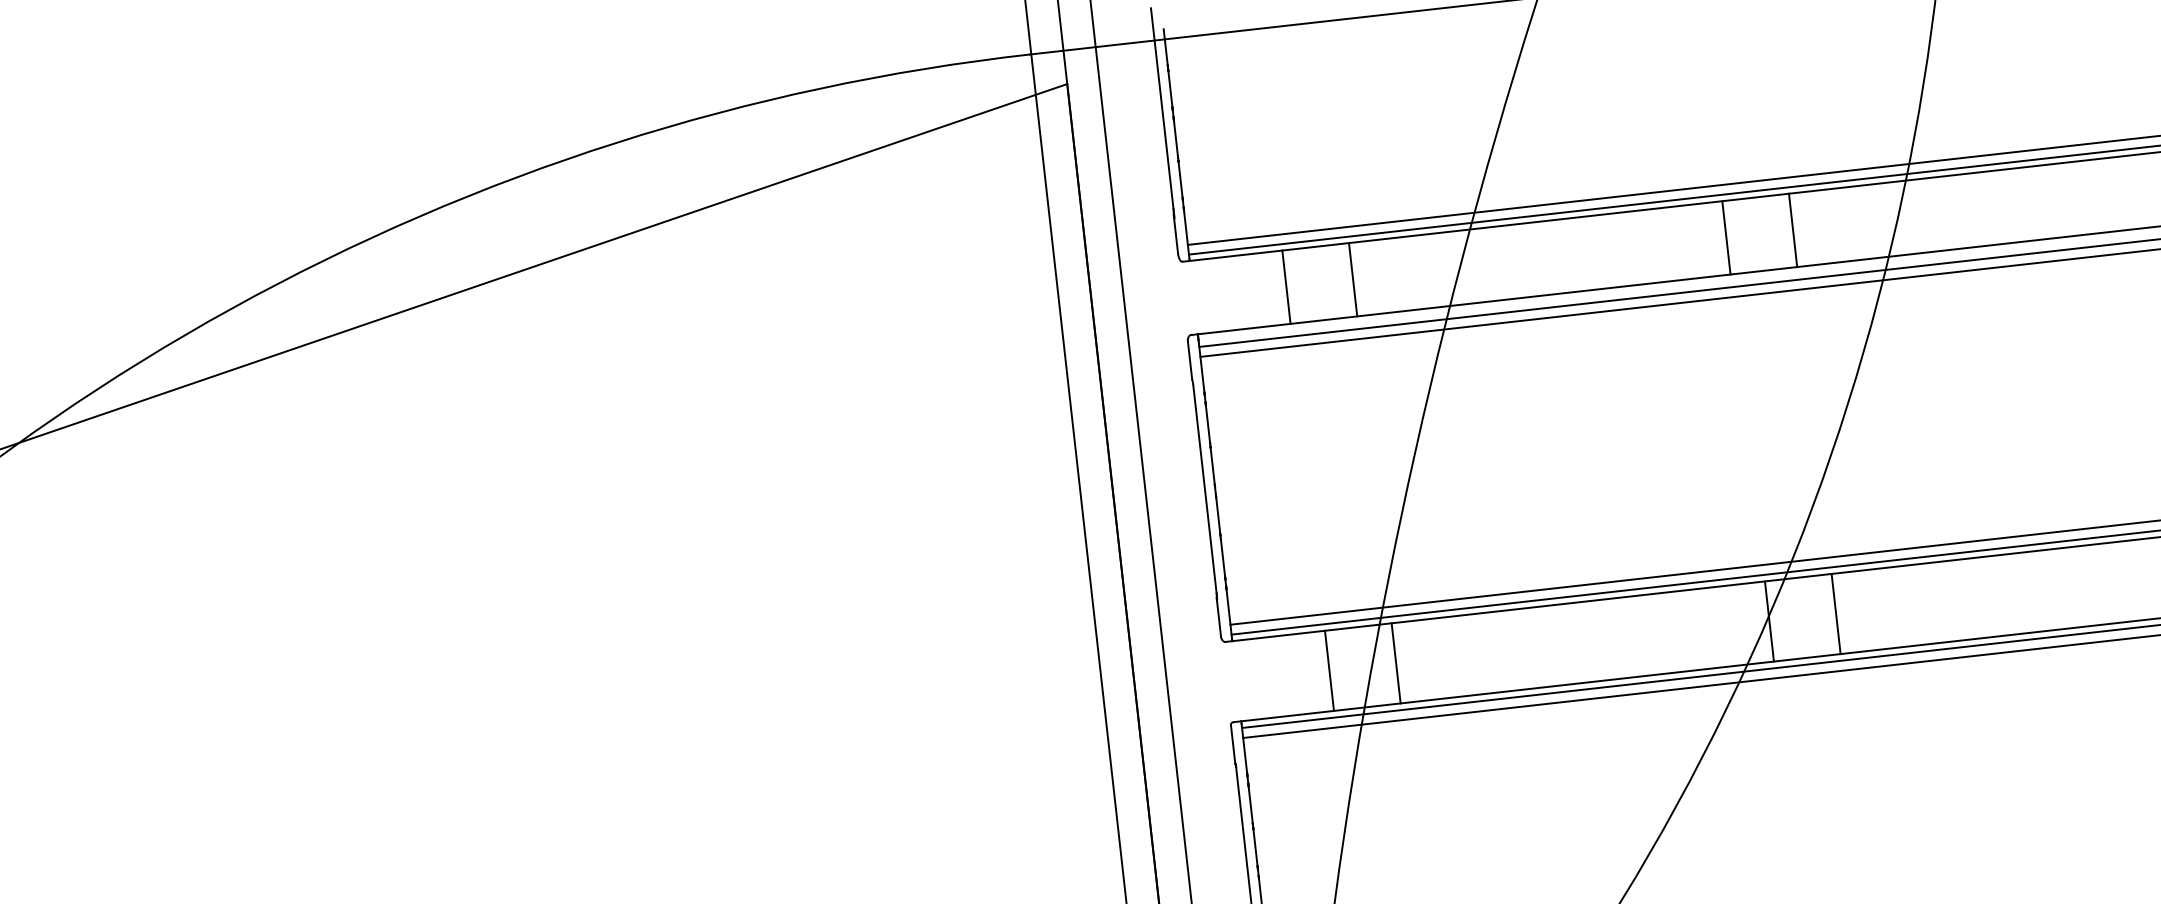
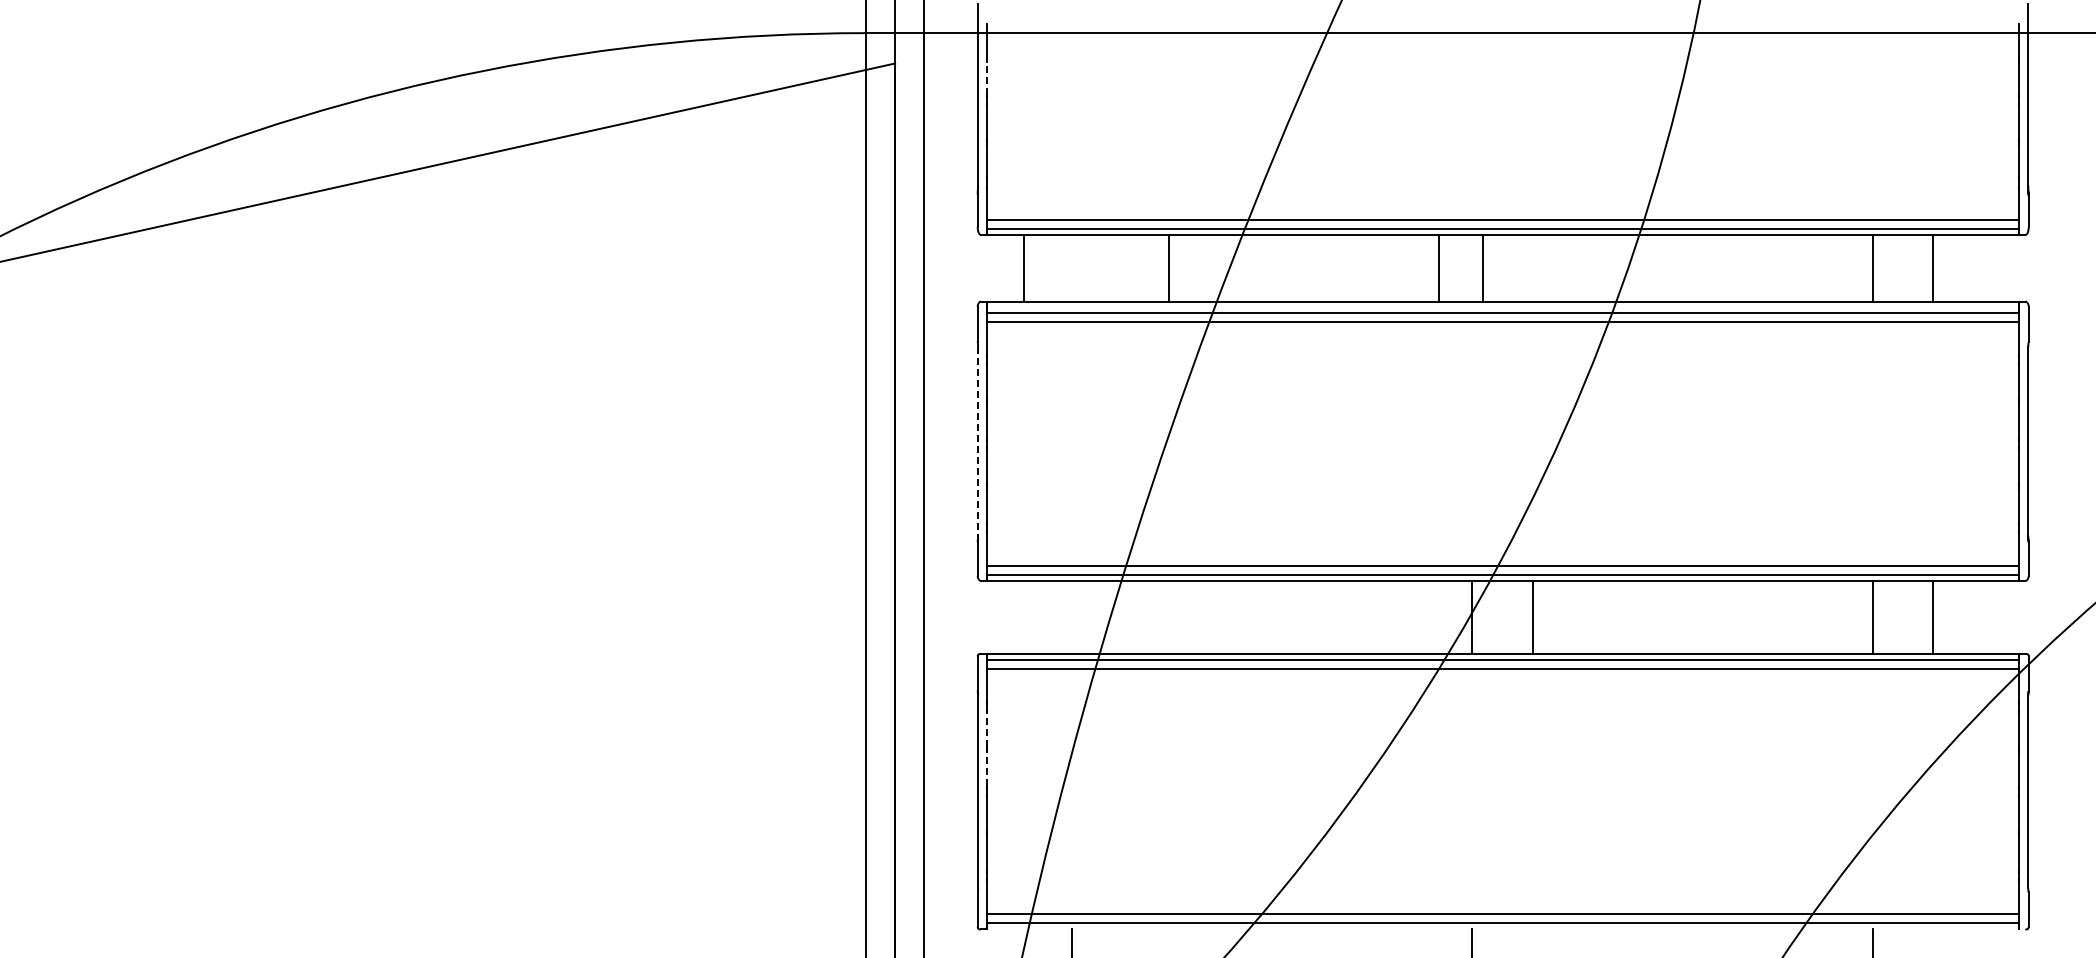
line: (1170, 88) -> (987, 77), solid -> dashed
line: (1792, 229) -> (1482, 267), moved
line: (1726, 237) -> (1439, 267), moved
line: (1353, 278) -> (1169, 267), moved
line: (1286, 286) -> (1023, 267), moved
line: (1205, 491) -> (978, 443), solid -> dashed
line: (1396, 662) -> (1132, 616), removed
line: (1329, 669) -> (1071, 616), removed
line: (1250, 805) -> (987, 730), solid -> dashed
line: (1255, 847) -> (987, 768), solid -> dashed

